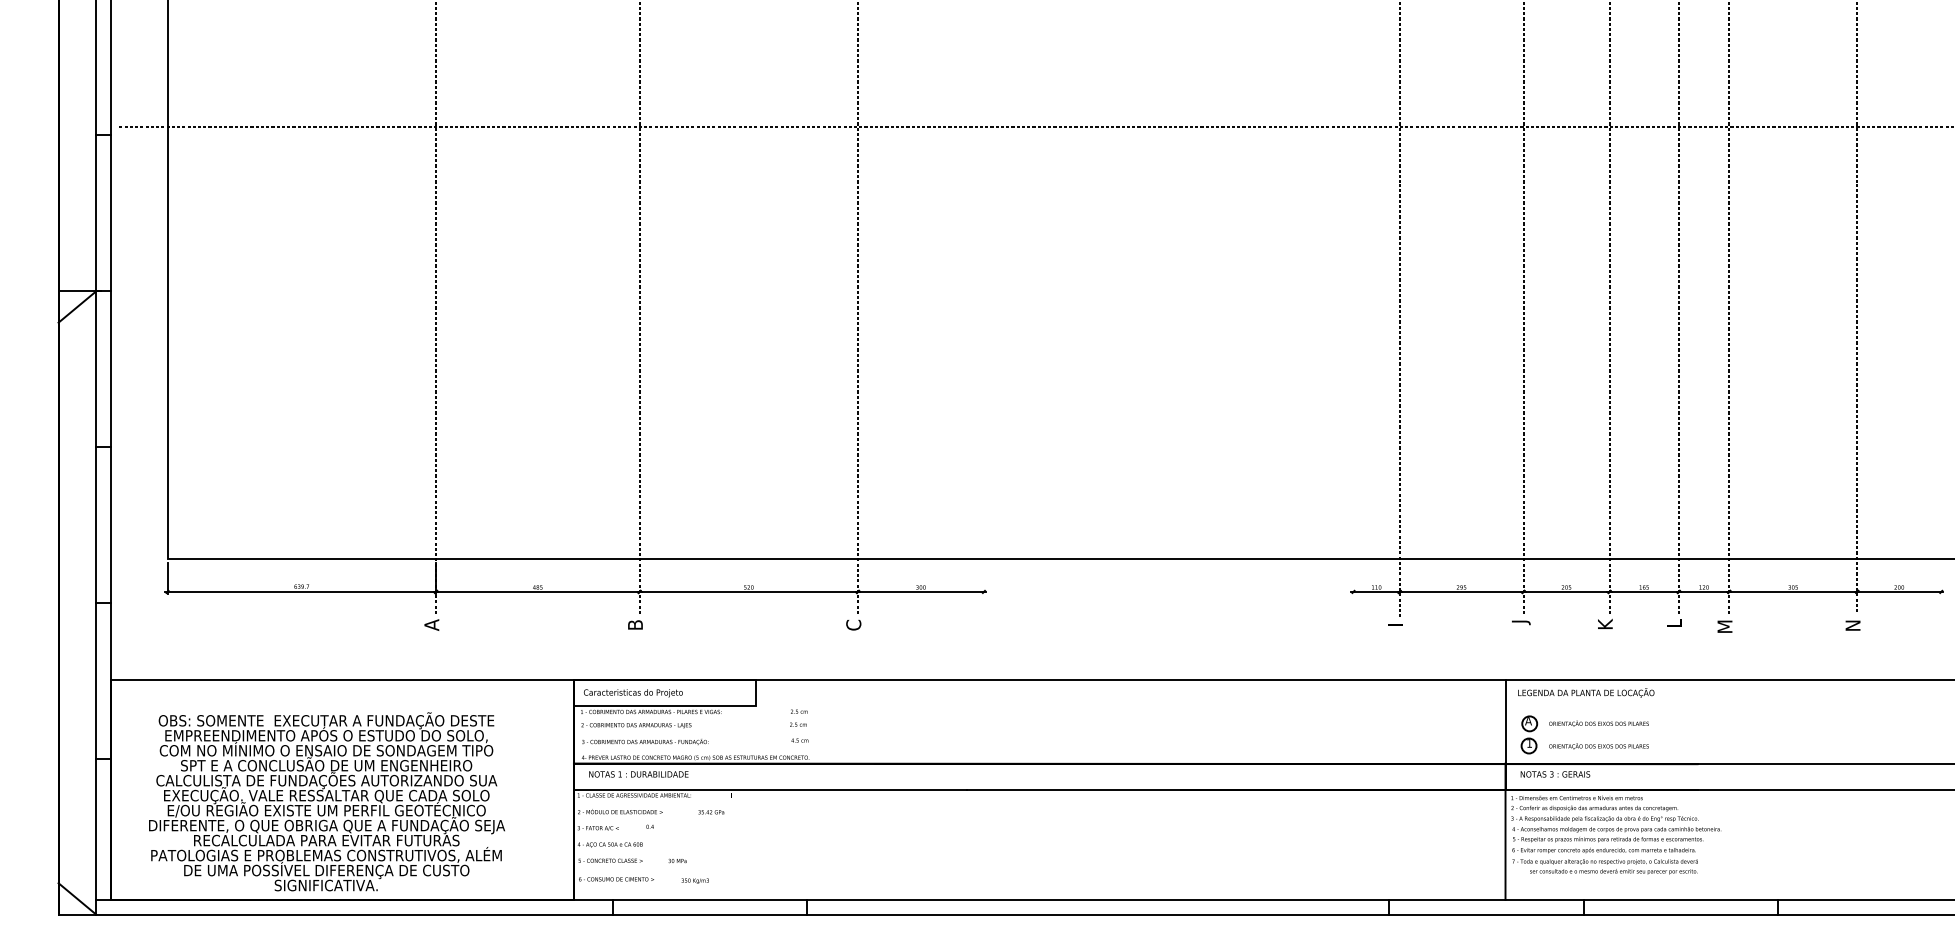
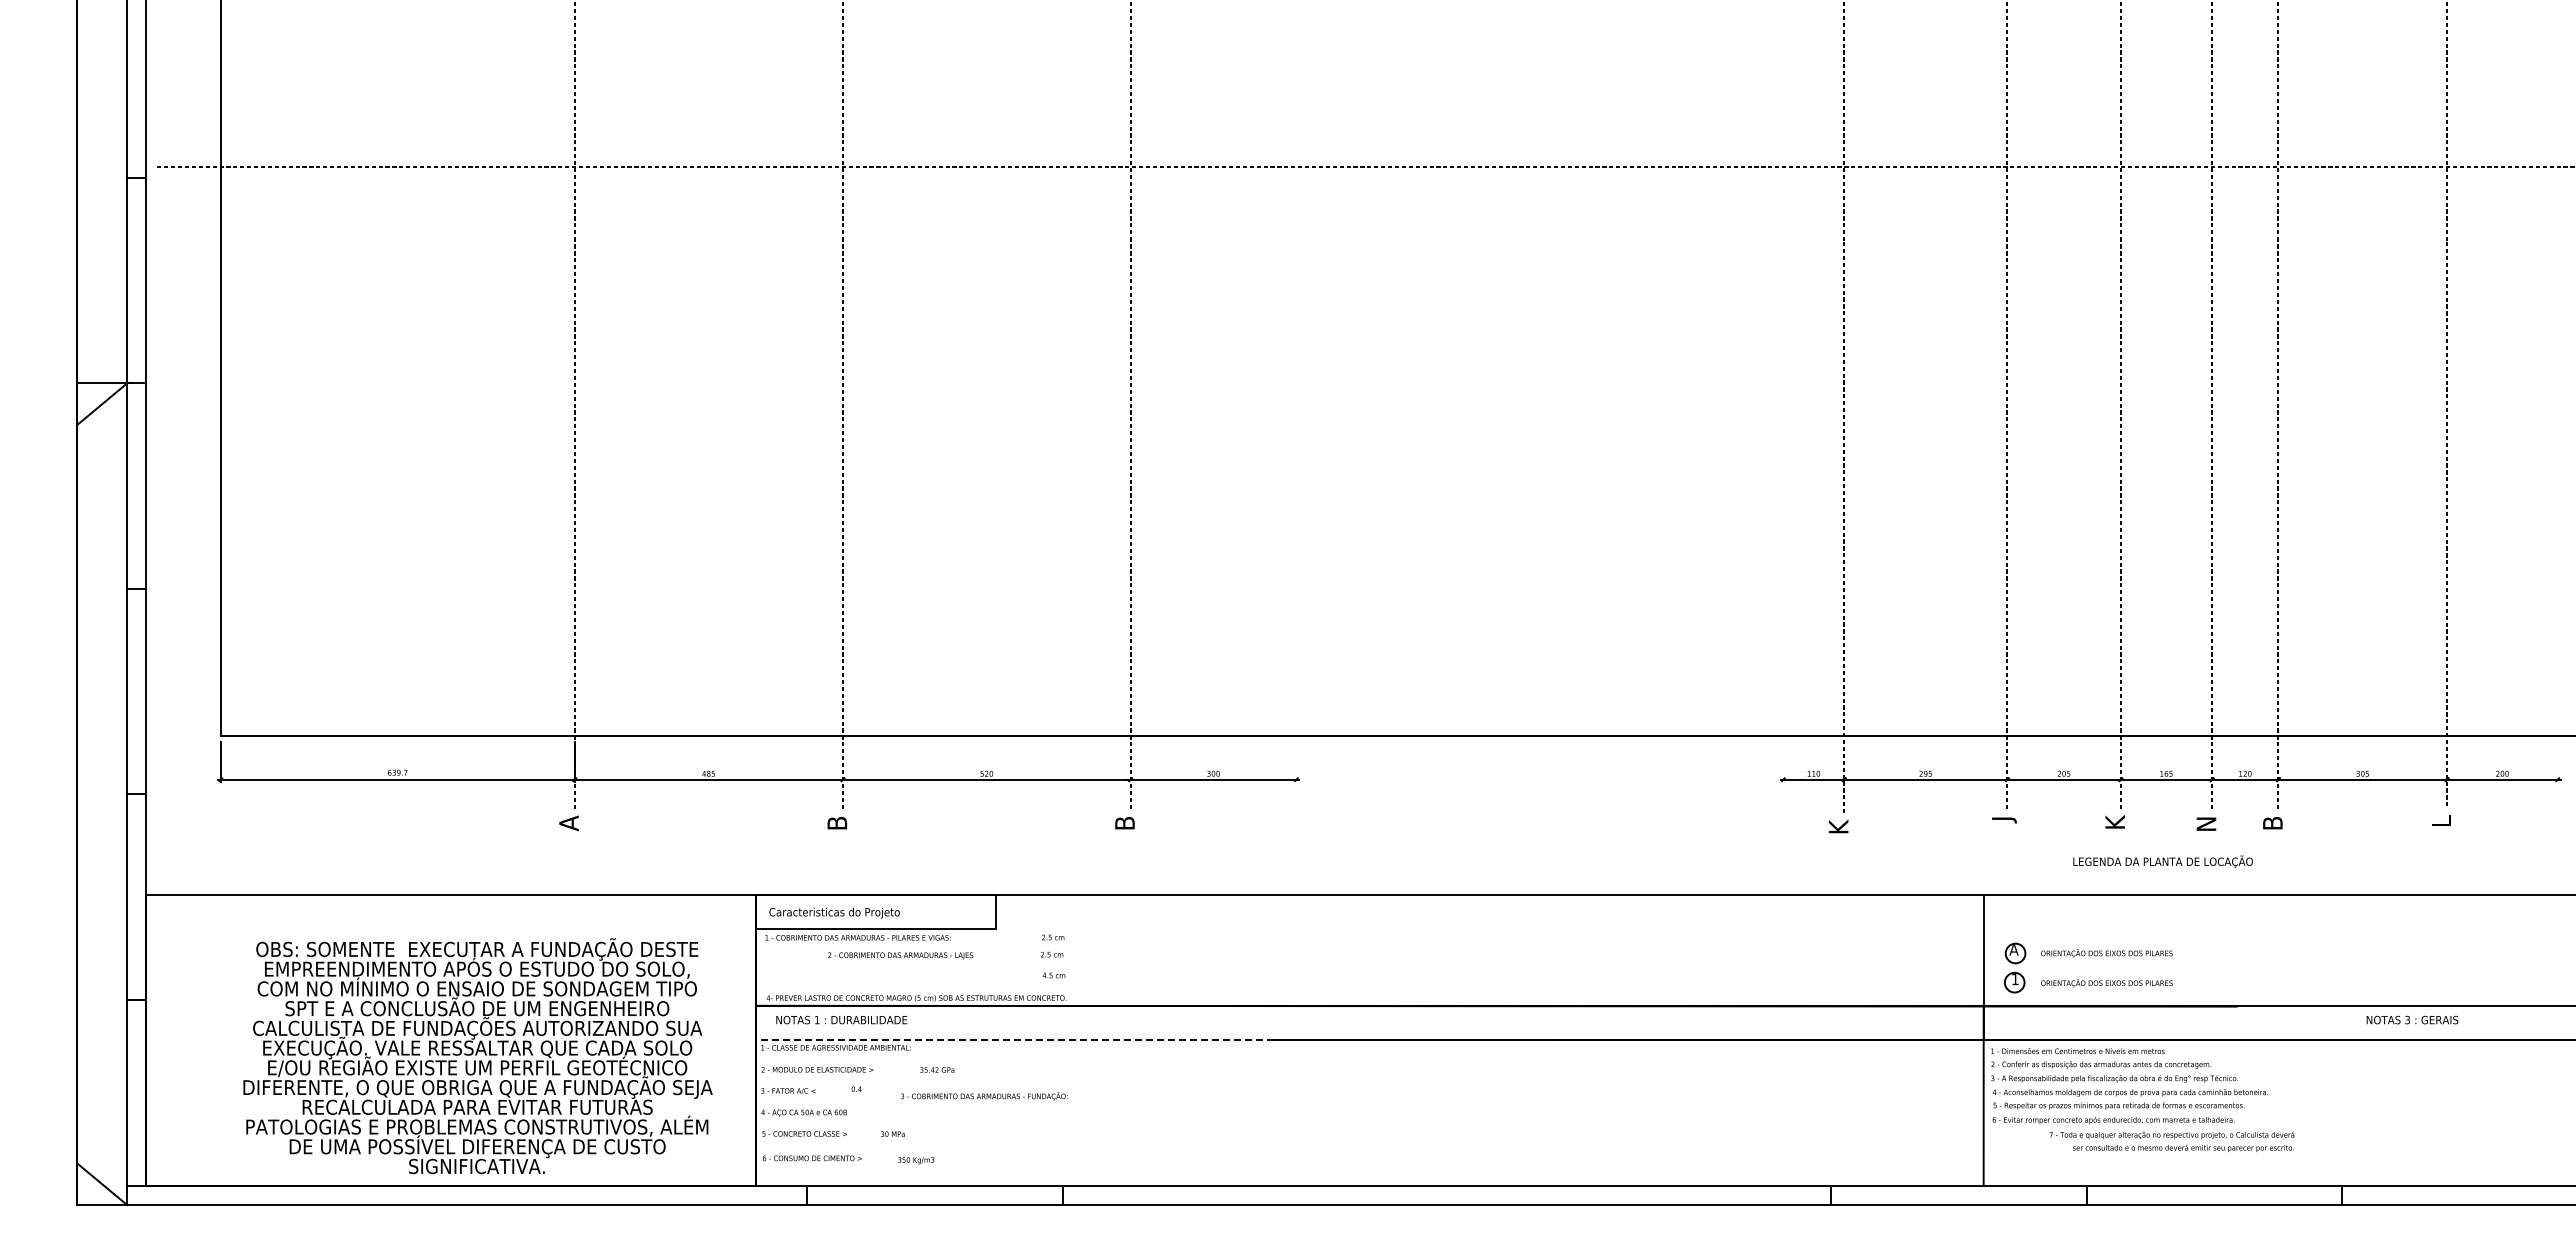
text: (1674, 624) -> (2206, 822), L -> N
text: (1853, 624) -> (2441, 822), N -> L
text: (853, 625) -> (1124, 823), C -> B
text: (1724, 626) -> (2272, 825), M -> B
text: (1395, 627) -> (1838, 826), I -> K
text: (1585, 692) -> (2162, 861), moved
text: (636, 725) -> (900, 955), moved
text: (645, 742) -> (984, 1096), moved
text: (1555, 773) -> (2412, 1019), moved
line: (770, 789) -> (1015, 1040), solid -> dashed
text: (326, 802) -> (477, 1056), moved
text: (1604, 866) -> (2171, 1141), moved

